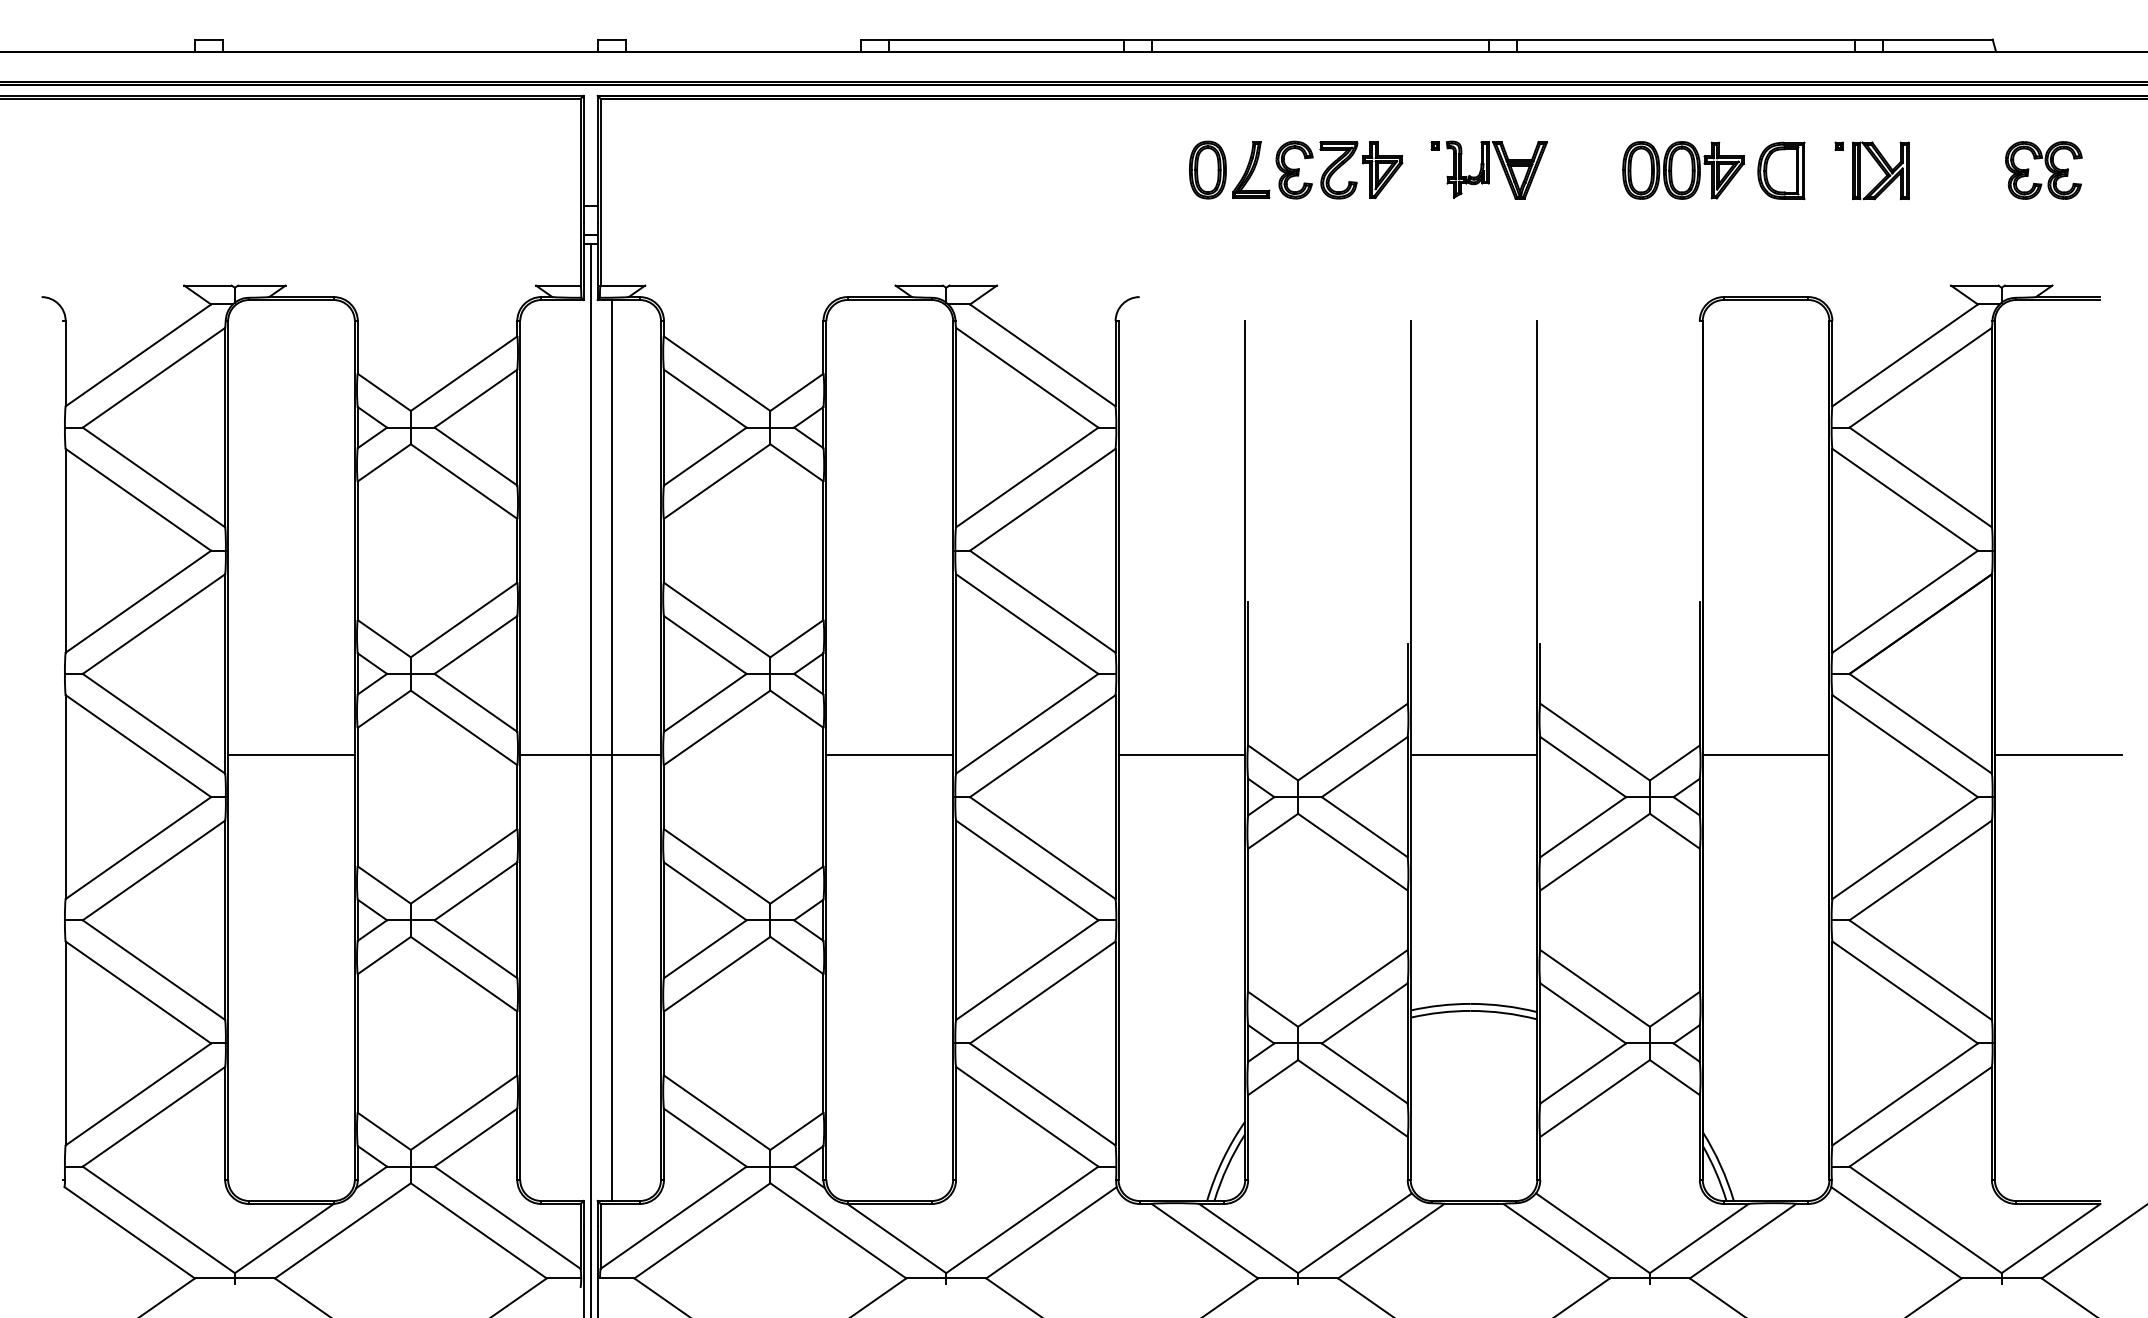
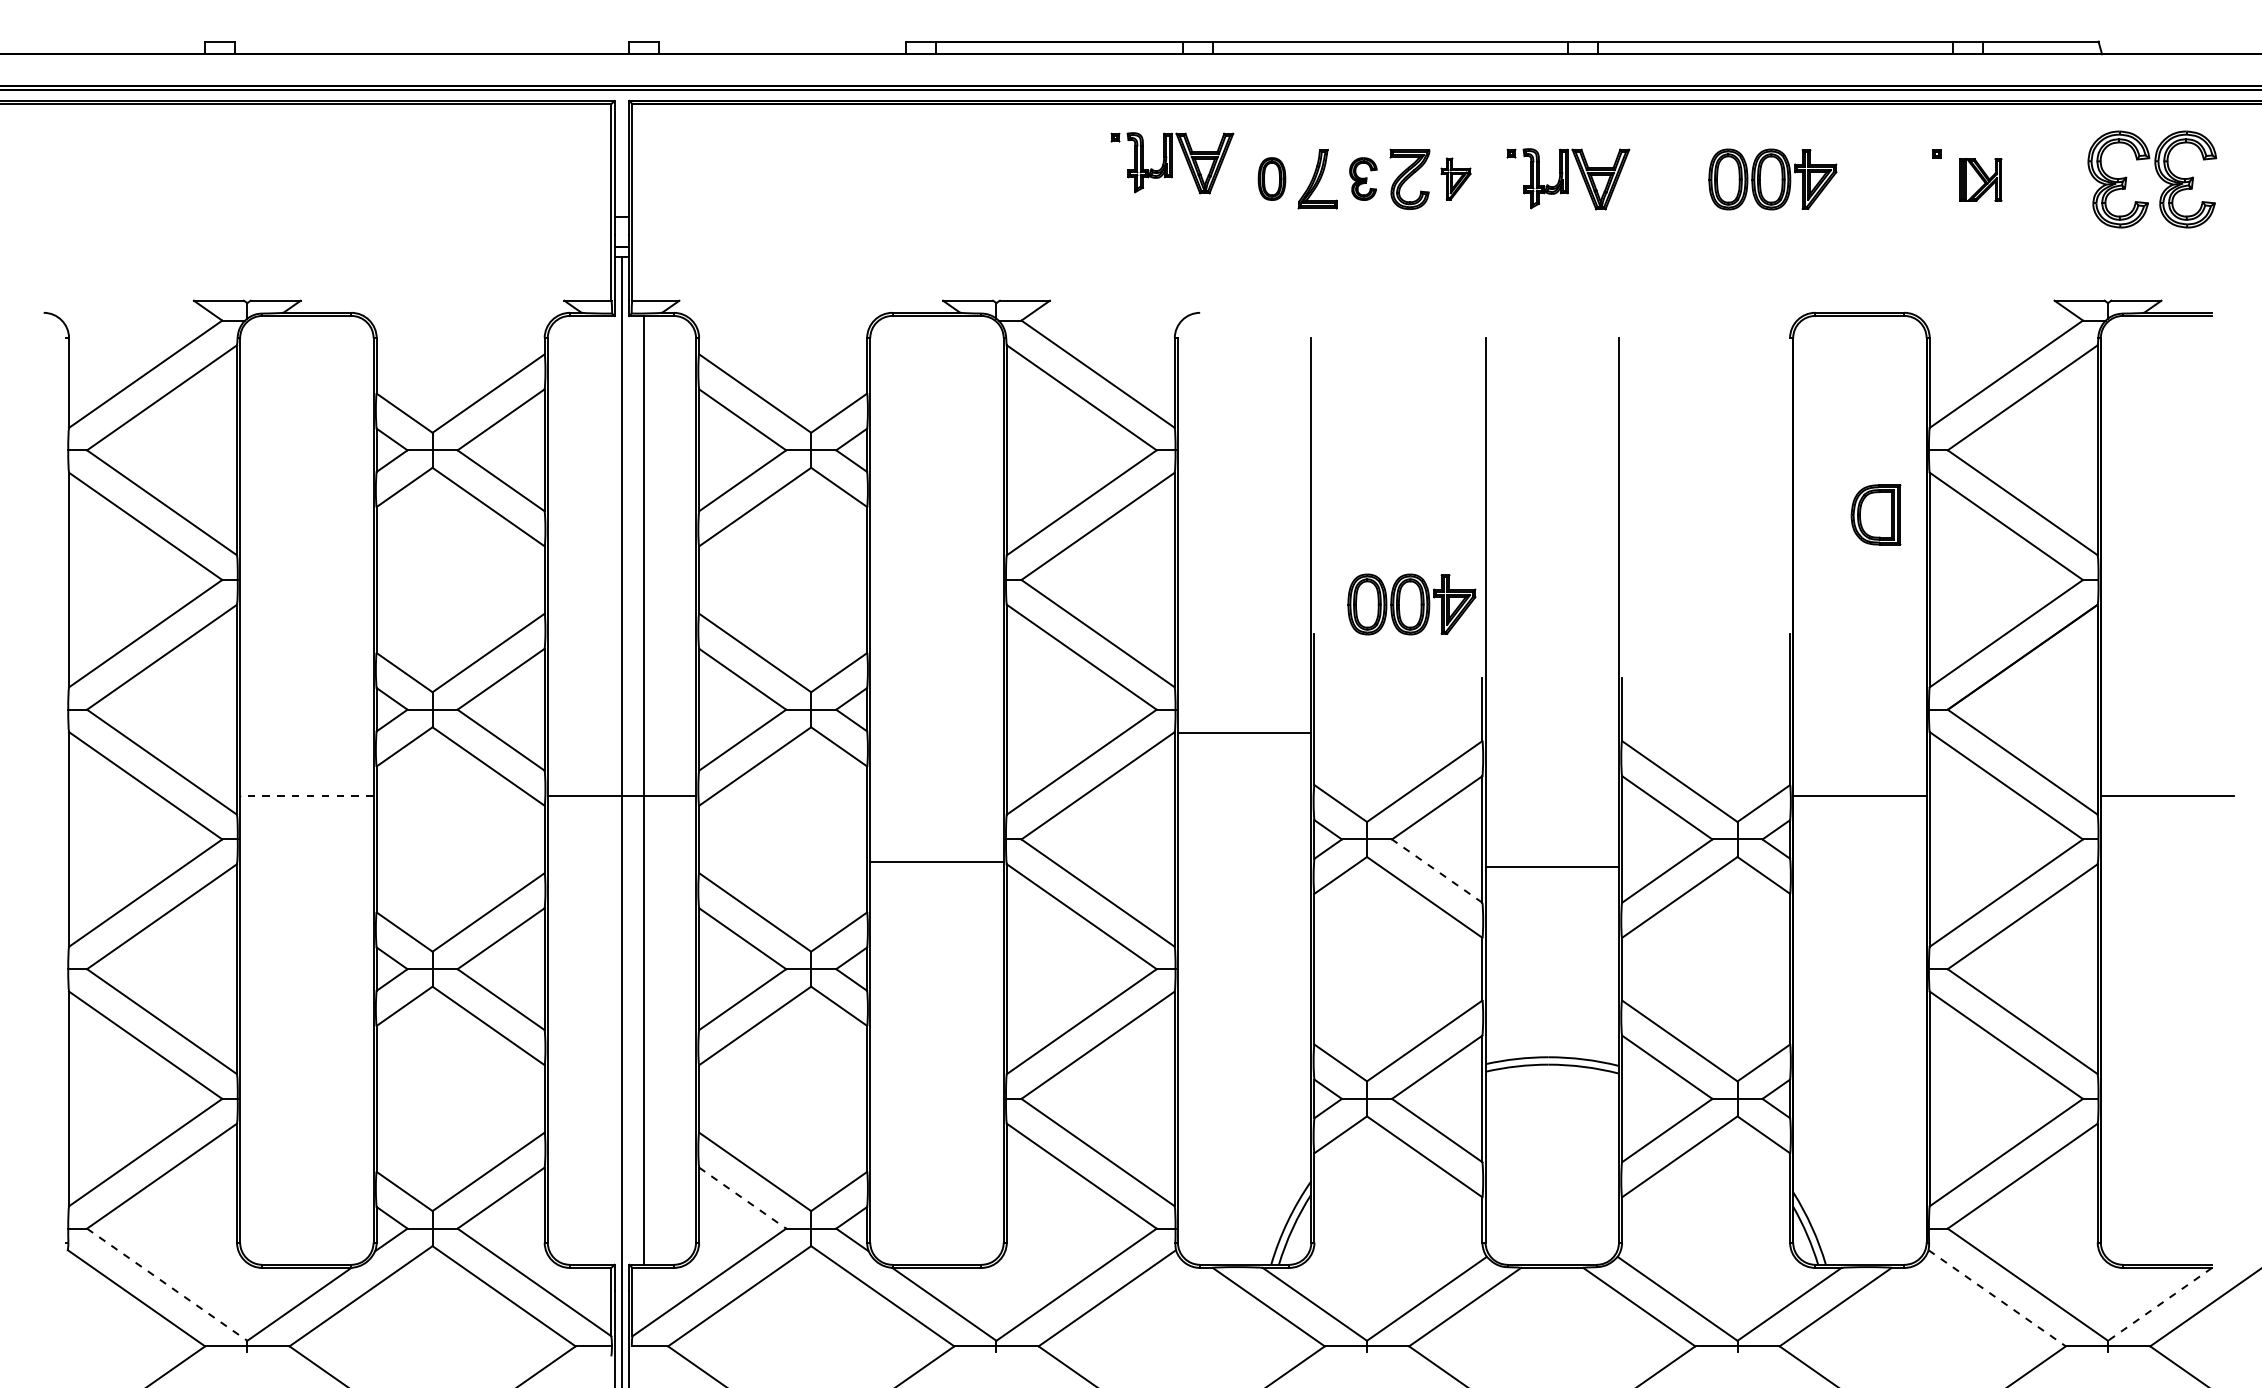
part: (1113, 155) -> (1172, 163), added
part: (1207, 169) -> (1271, 178), size x0.7
part: (1294, 169) -> (1363, 178), size x0.7
part: (1382, 169) -> (1455, 178), size x0.7
part: (1780, 170) -> (1875, 514), moved
part: (1880, 170) -> (1980, 179), size x0.7
part: (2043, 170) -> (2152, 179), size x1.6
part: (1340, 574) -> (1411, 604), added
line: (291, 755) -> (306, 795), solid -> dashed
line: (889, 755) -> (936, 861), moved
line: (1181, 755) -> (1244, 732), moved
line: (1474, 755) -> (1552, 866), moved
line: (1364, 826) -> (1436, 870), solid -> dashed
line: (706, 1138) -> (743, 1198), solid -> dashed
line: (159, 1219) -> (167, 1284), solid -> dashed
line: (1896, 1232) -> (1997, 1298), solid -> dashed
line: (2051, 1238) -> (2160, 1304), solid -> dashed

